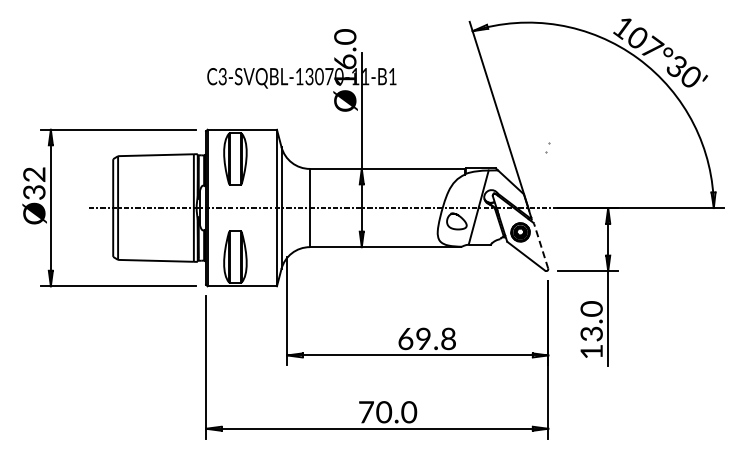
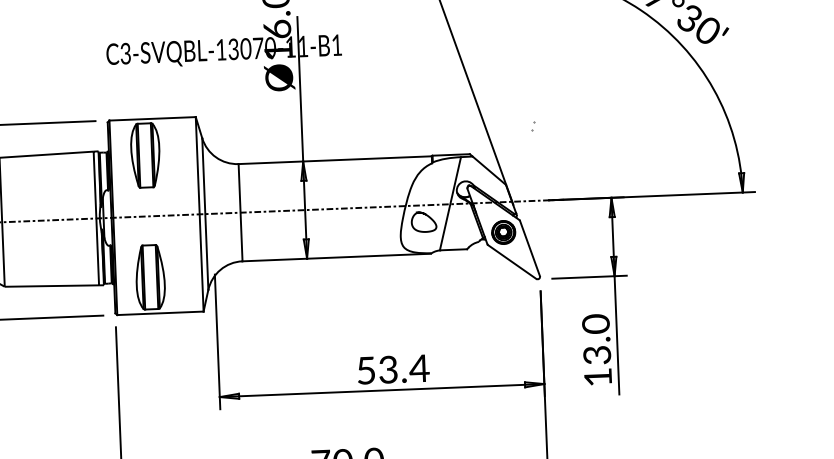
part: (547, 148) -> (533, 126), size x0.62
line: (541, 246) -> (530, 248), dashed -> solid
text: (427, 338) -> (393, 369), 69.8 -> 53.4

